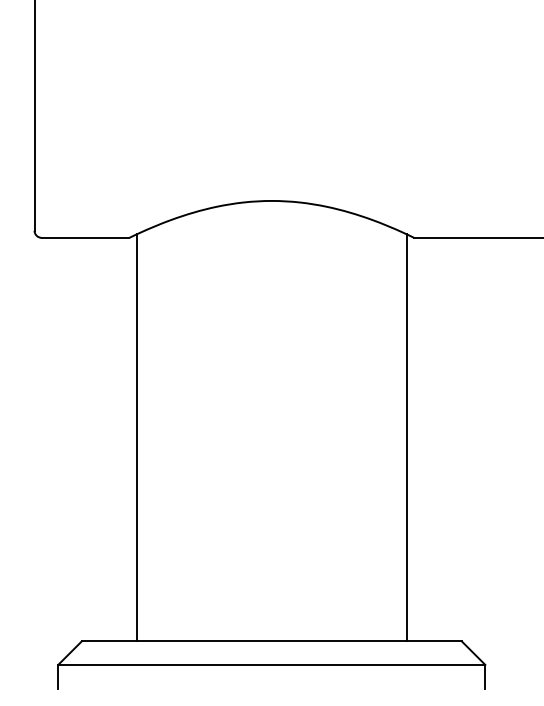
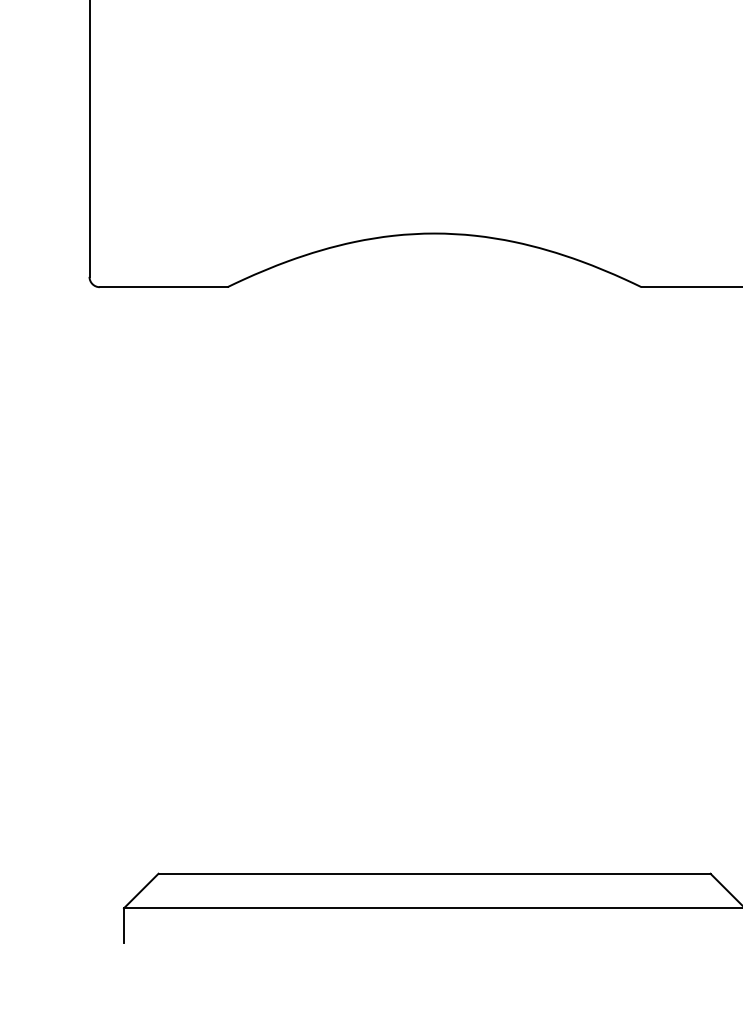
line: (136, 437) -> (237, 577), removed
line: (407, 437) -> (631, 577), removed

